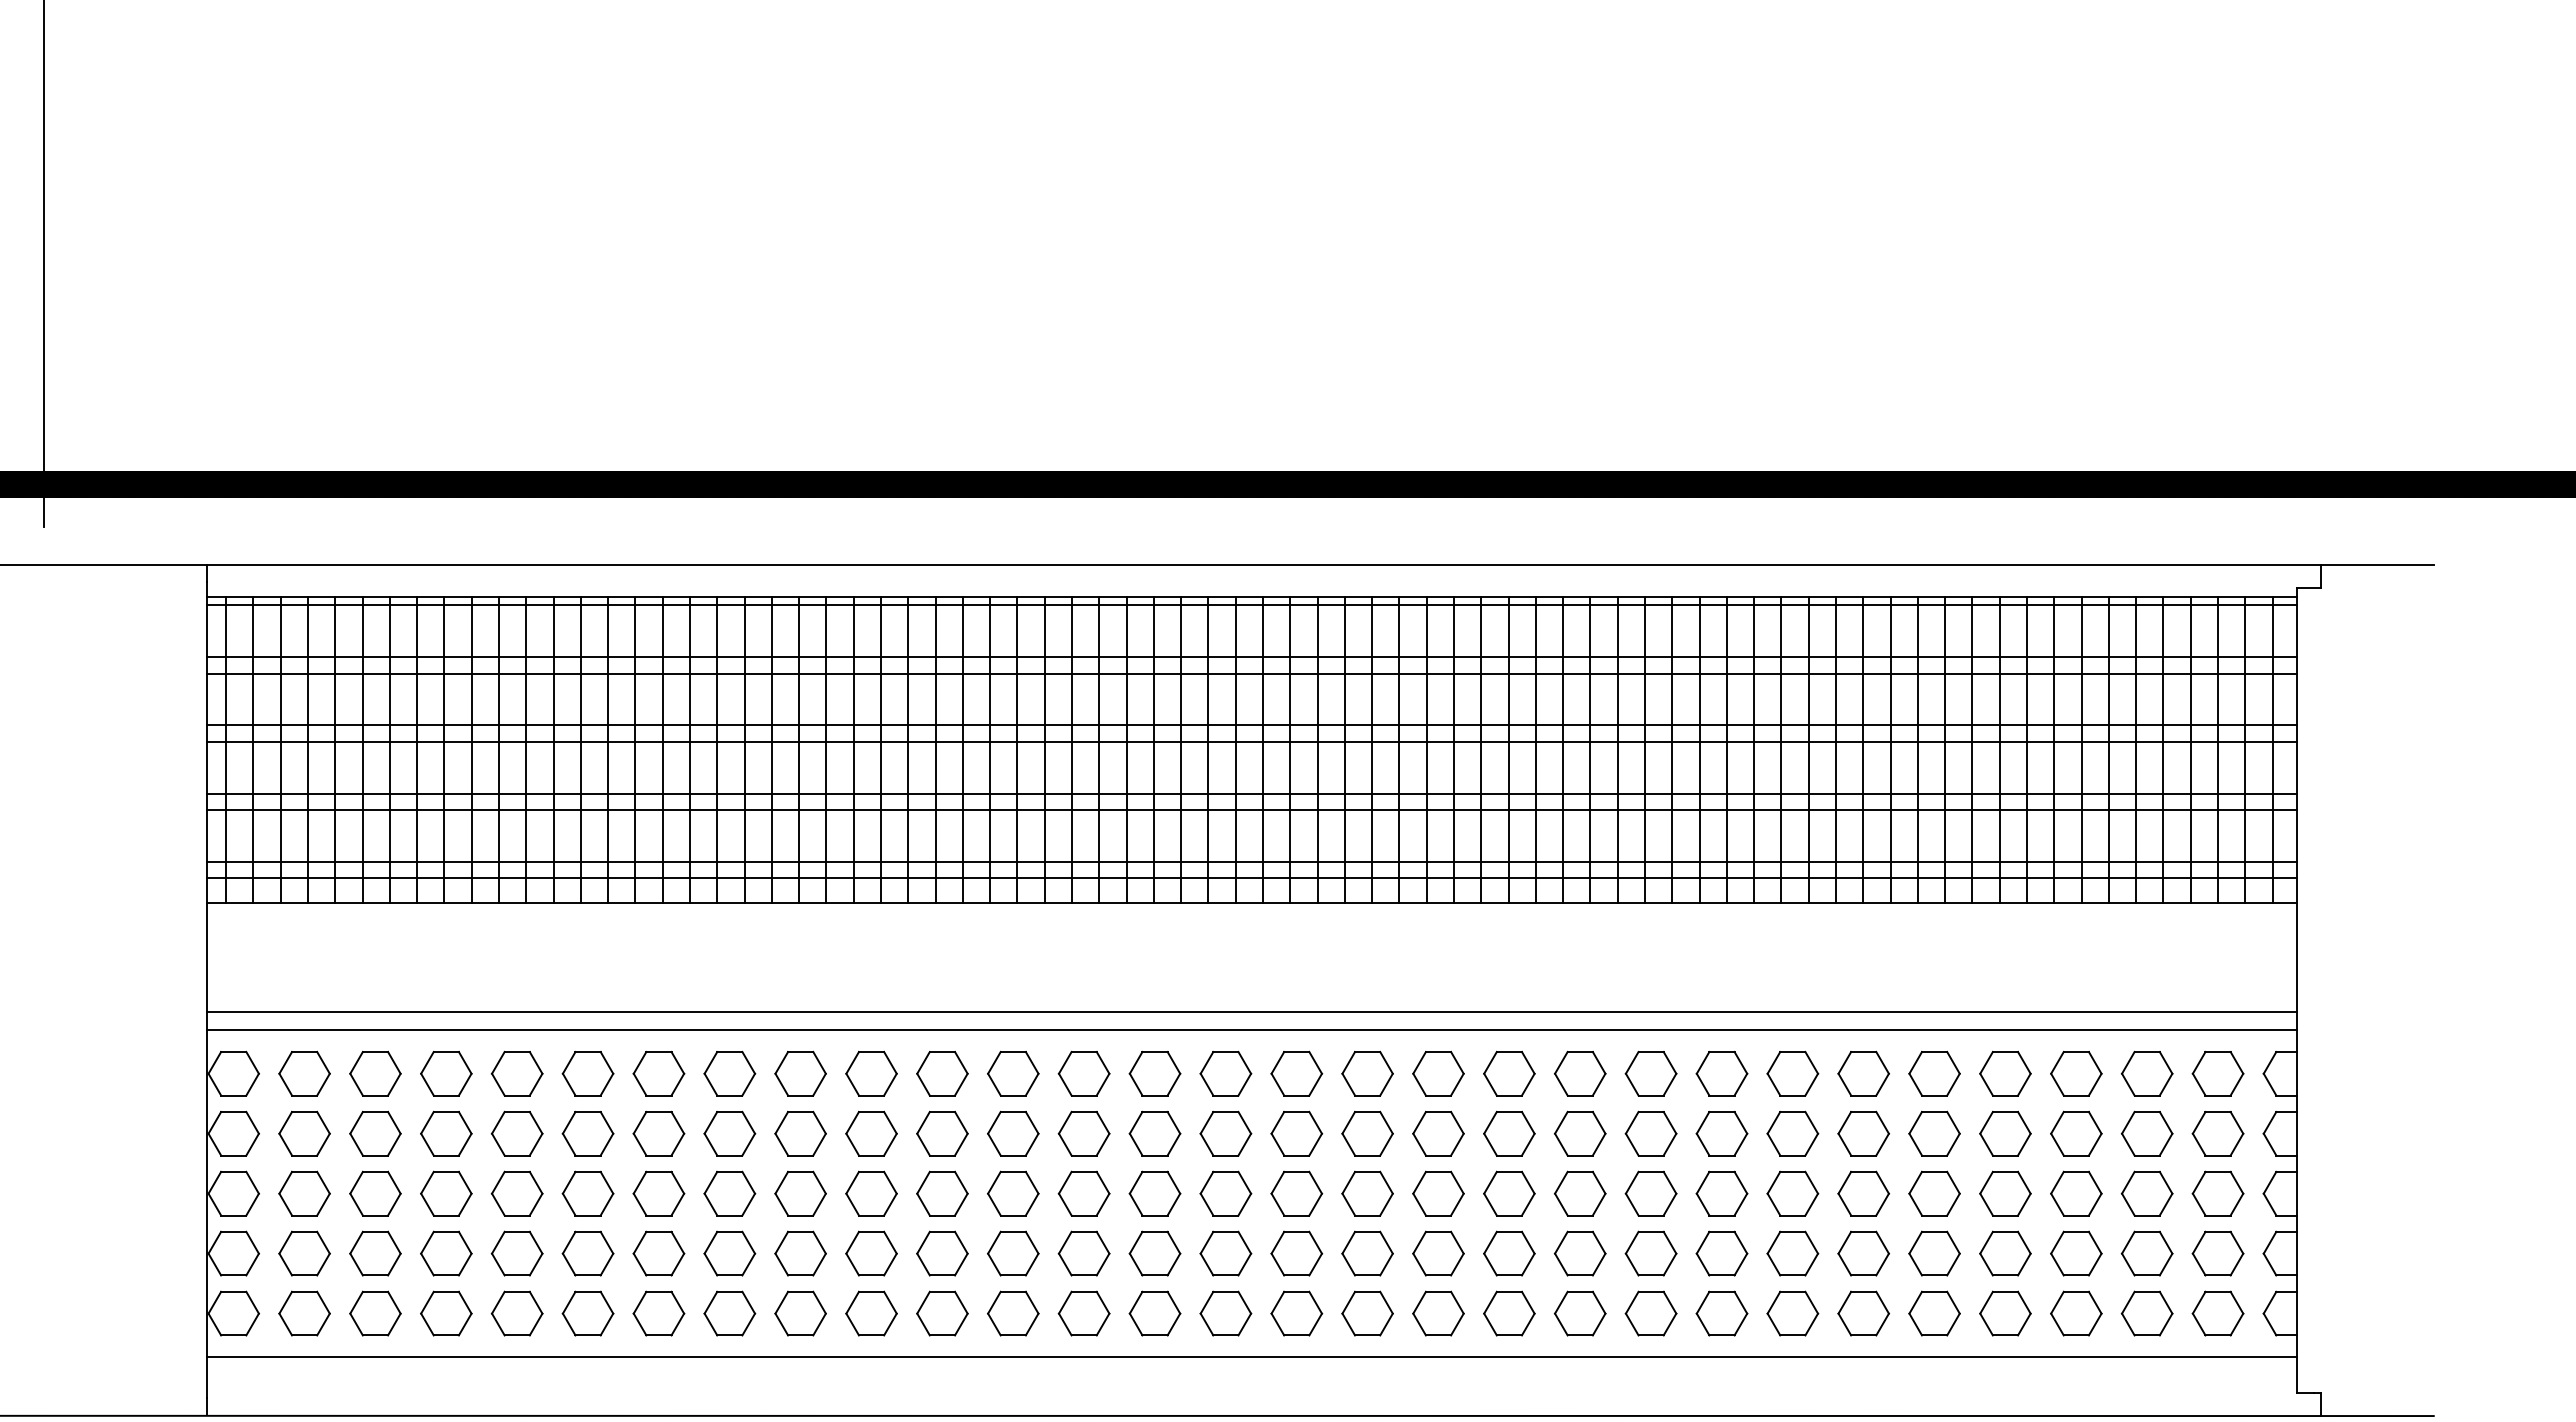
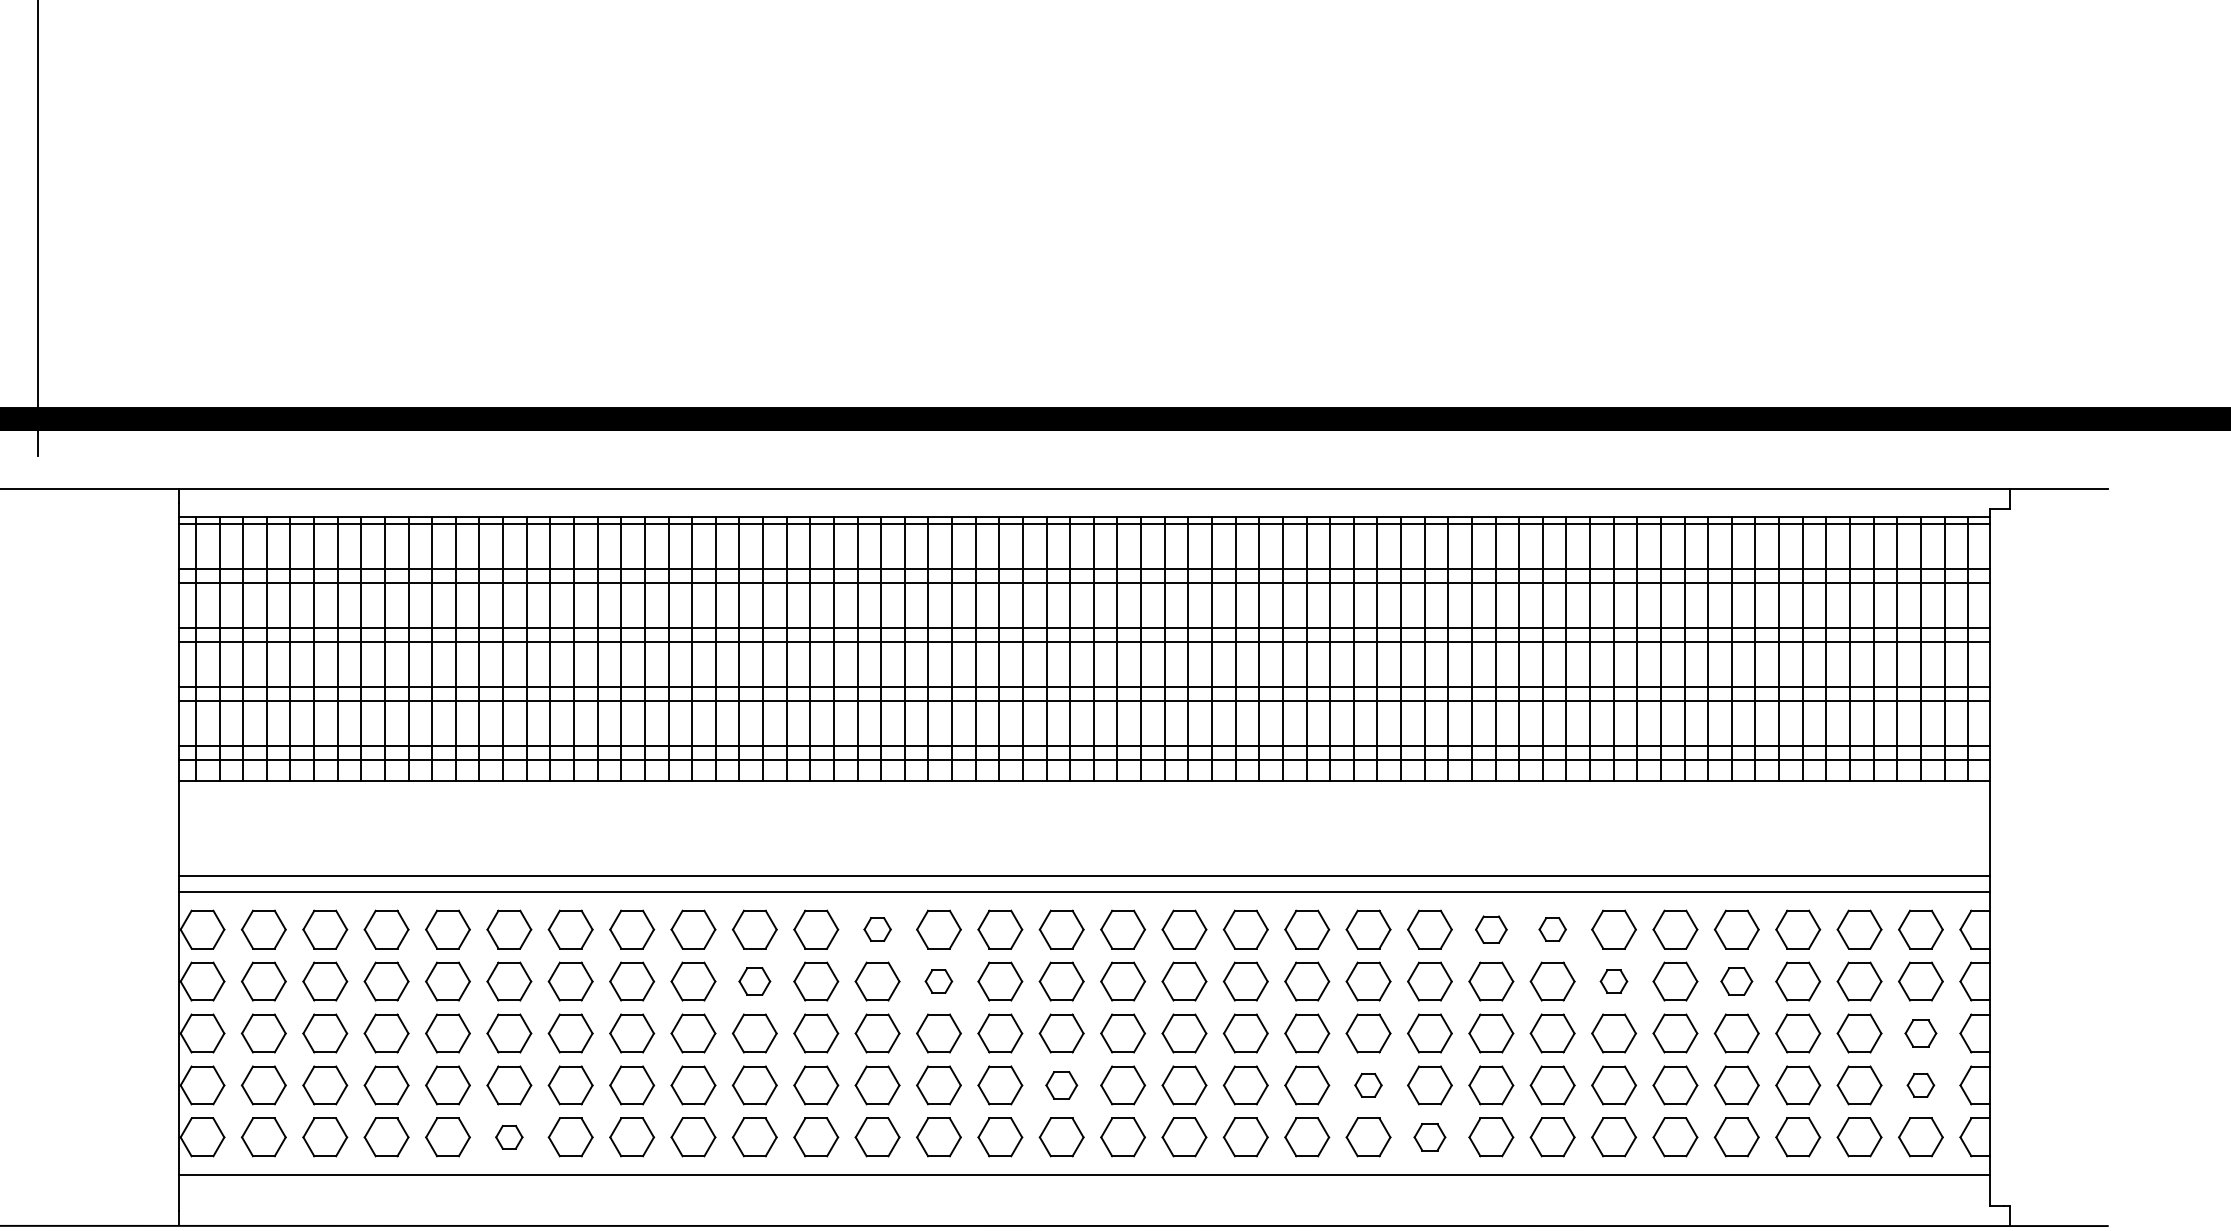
part: (1013, 1073) -> (877, 929), size x0.6
part: (1721, 1073) -> (1490, 929), size x0.7
part: (1792, 1073) -> (1552, 929), size x0.6
part: (871, 1133) -> (754, 981), size x0.7
part: (1083, 1133) -> (938, 981), size x0.6
part: (1863, 1133) -> (1613, 981), size x0.6
part: (2005, 1133) -> (1736, 981), size x0.7
part: (2217, 1193) -> (1920, 1033), size x0.7
part: (1225, 1253) -> (1061, 1085), size x0.7
part: (1579, 1253) -> (1367, 1085), size x0.6
part: (2217, 1253) -> (1920, 1085), size x0.6
part: (587, 1313) -> (508, 1137), size x0.6
part: (1650, 1313) -> (1429, 1137), size x0.7

